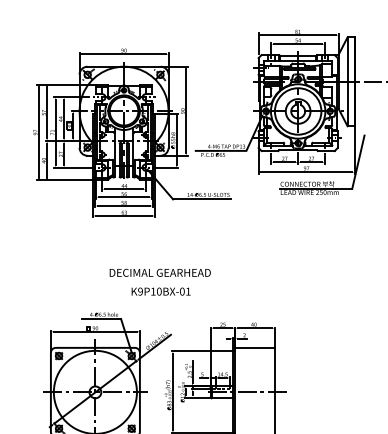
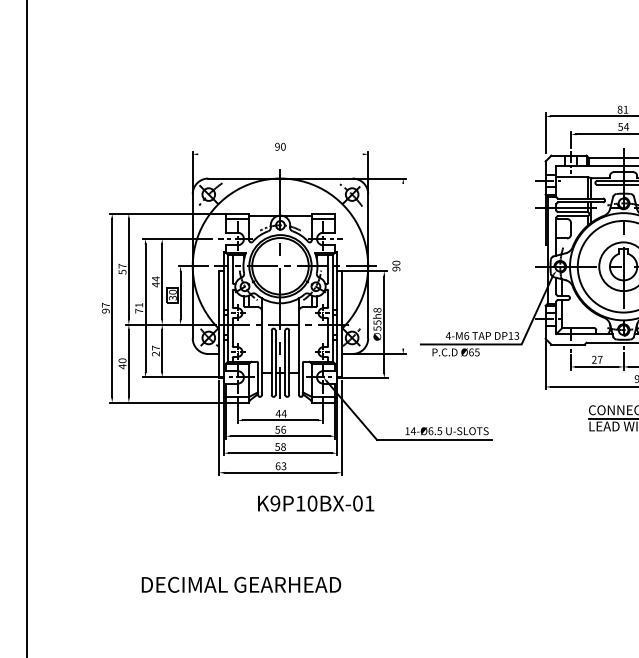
line: (123, 54) -> (279, 154), removed
line: (186, 110) -> (403, 264), removed
text: (159, 272) -> (239, 584), moved
text: (160, 291) -> (314, 503), moved

